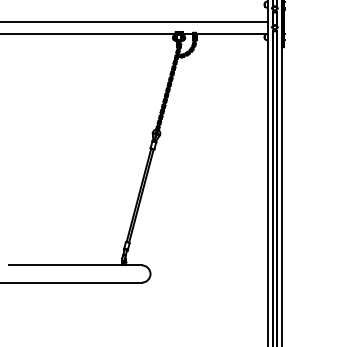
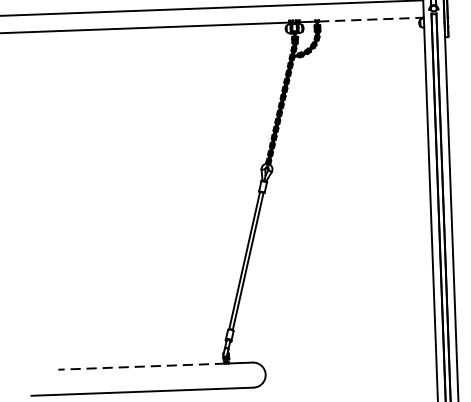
line: (231, 33) -> (370, 19), solid -> dashed
line: (65, 265) -> (141, 366), solid -> dashed

